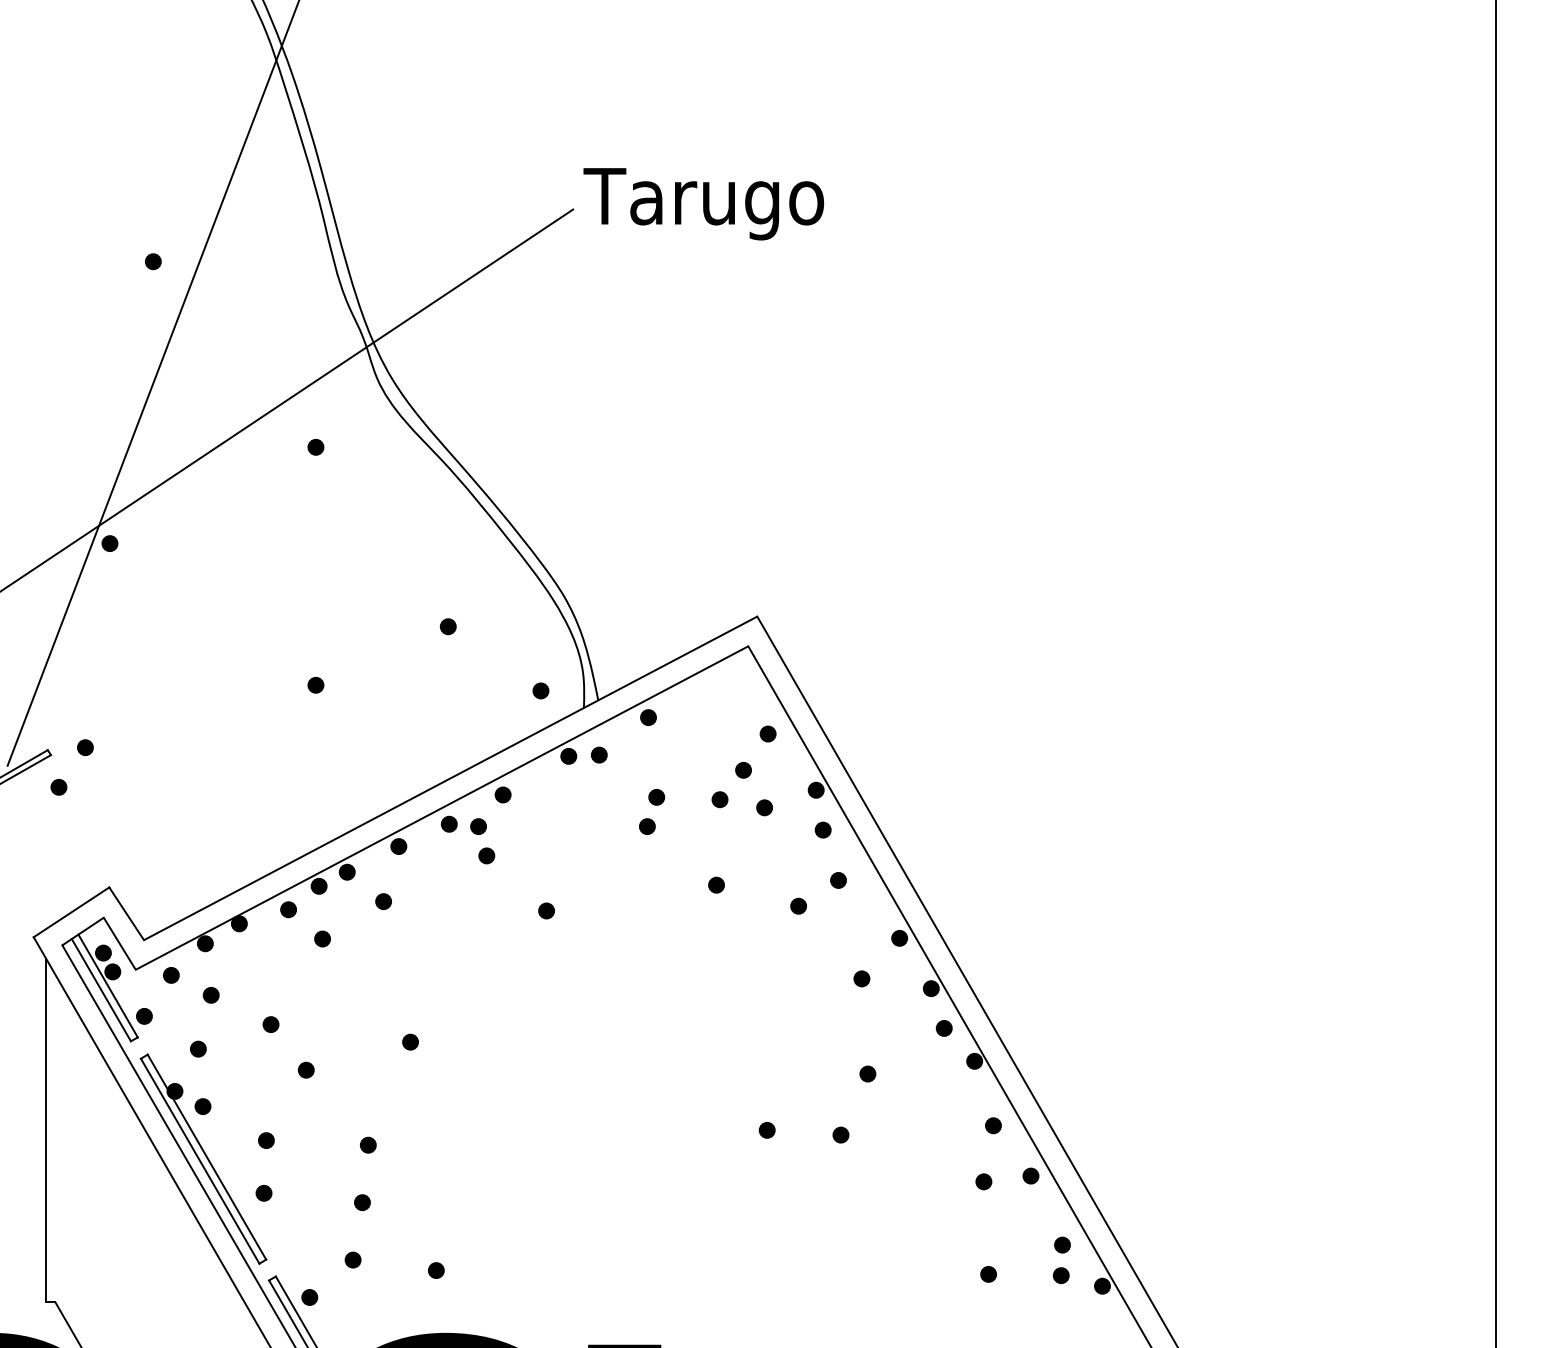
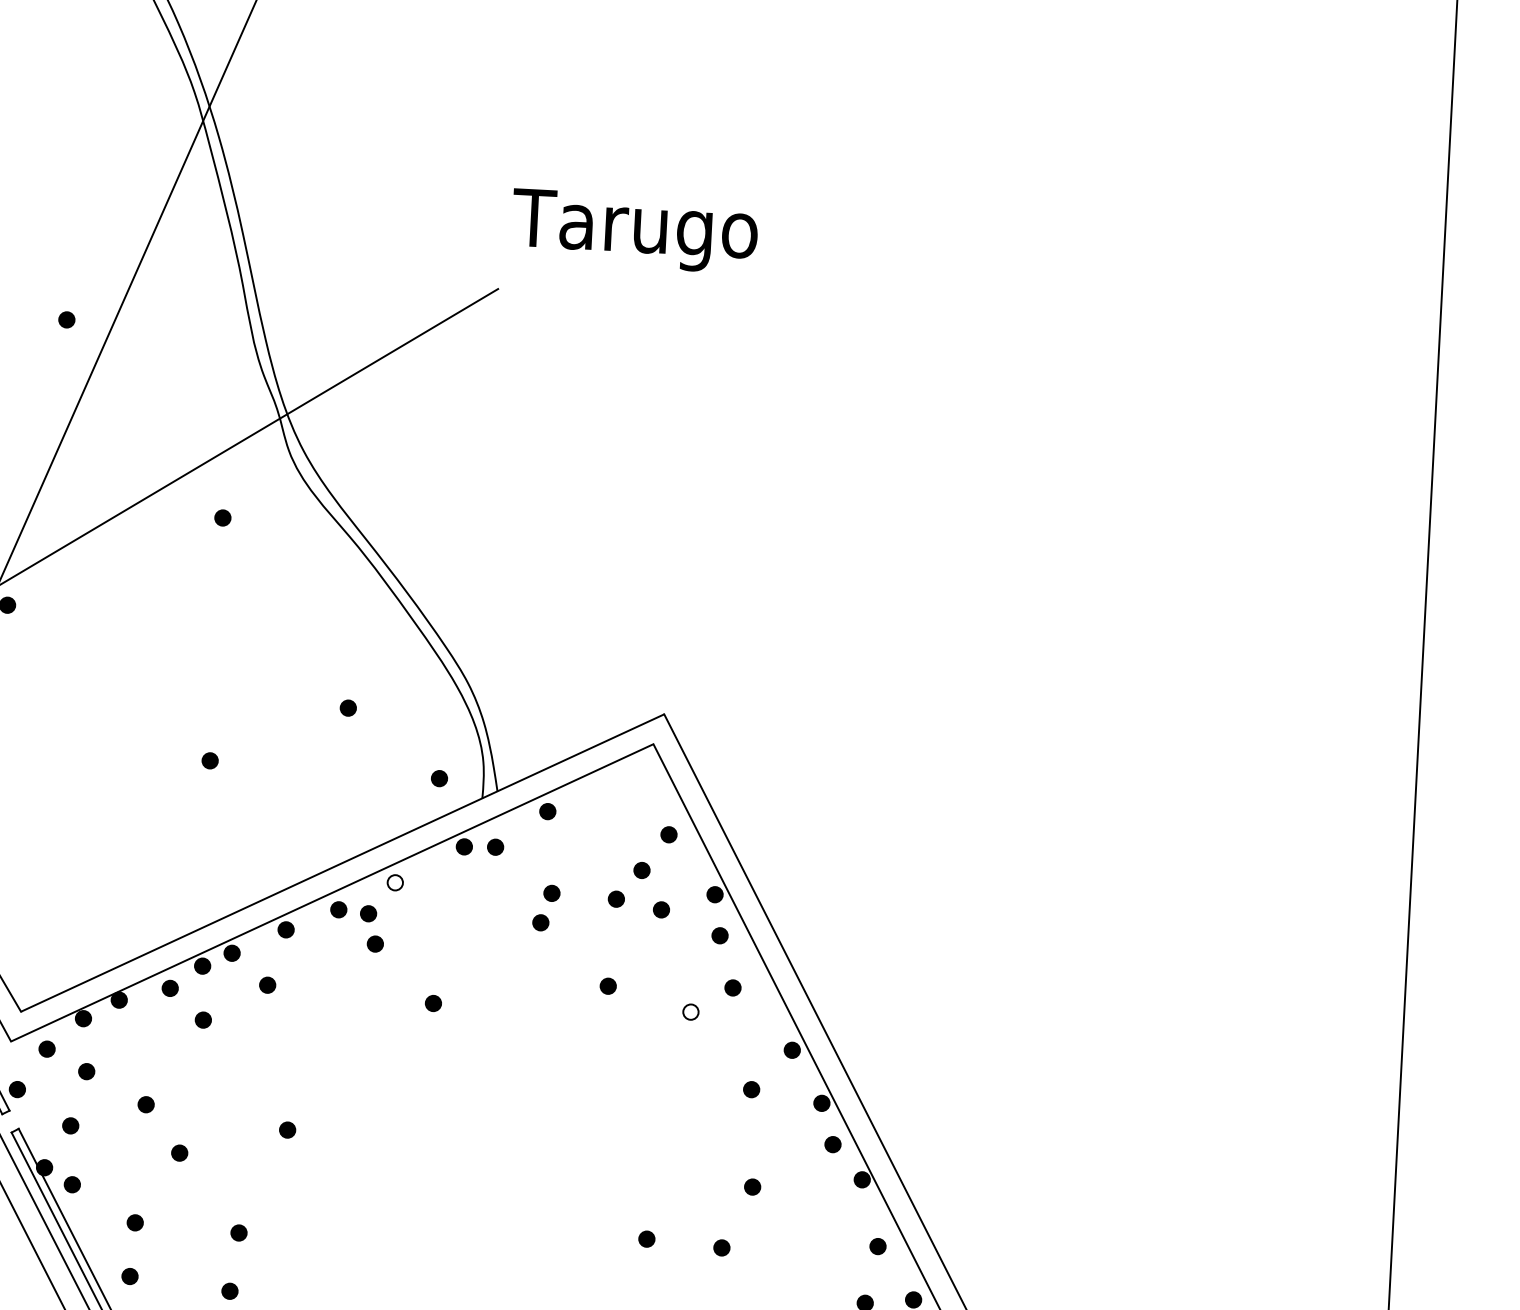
text: (703, 204) -> (634, 231), moved
fill: (502, 794) -> (394, 882), removed
fill: (798, 905) -> (690, 1011), removed

